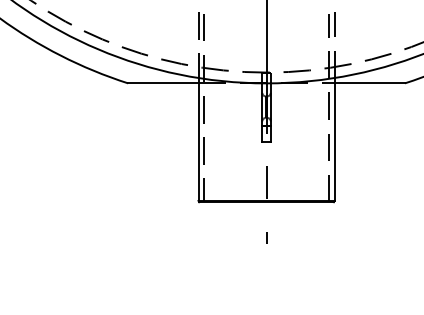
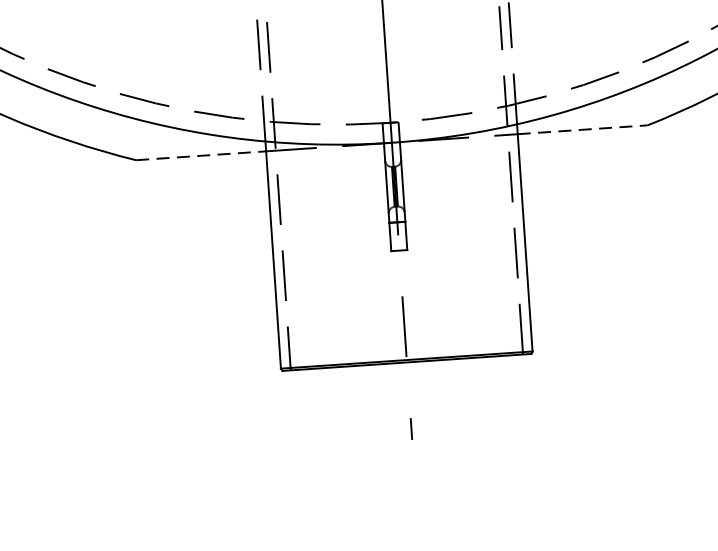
line: (163, 83) -> (201, 155), solid -> dashed
line: (370, 83) -> (584, 129), solid -> dashed

